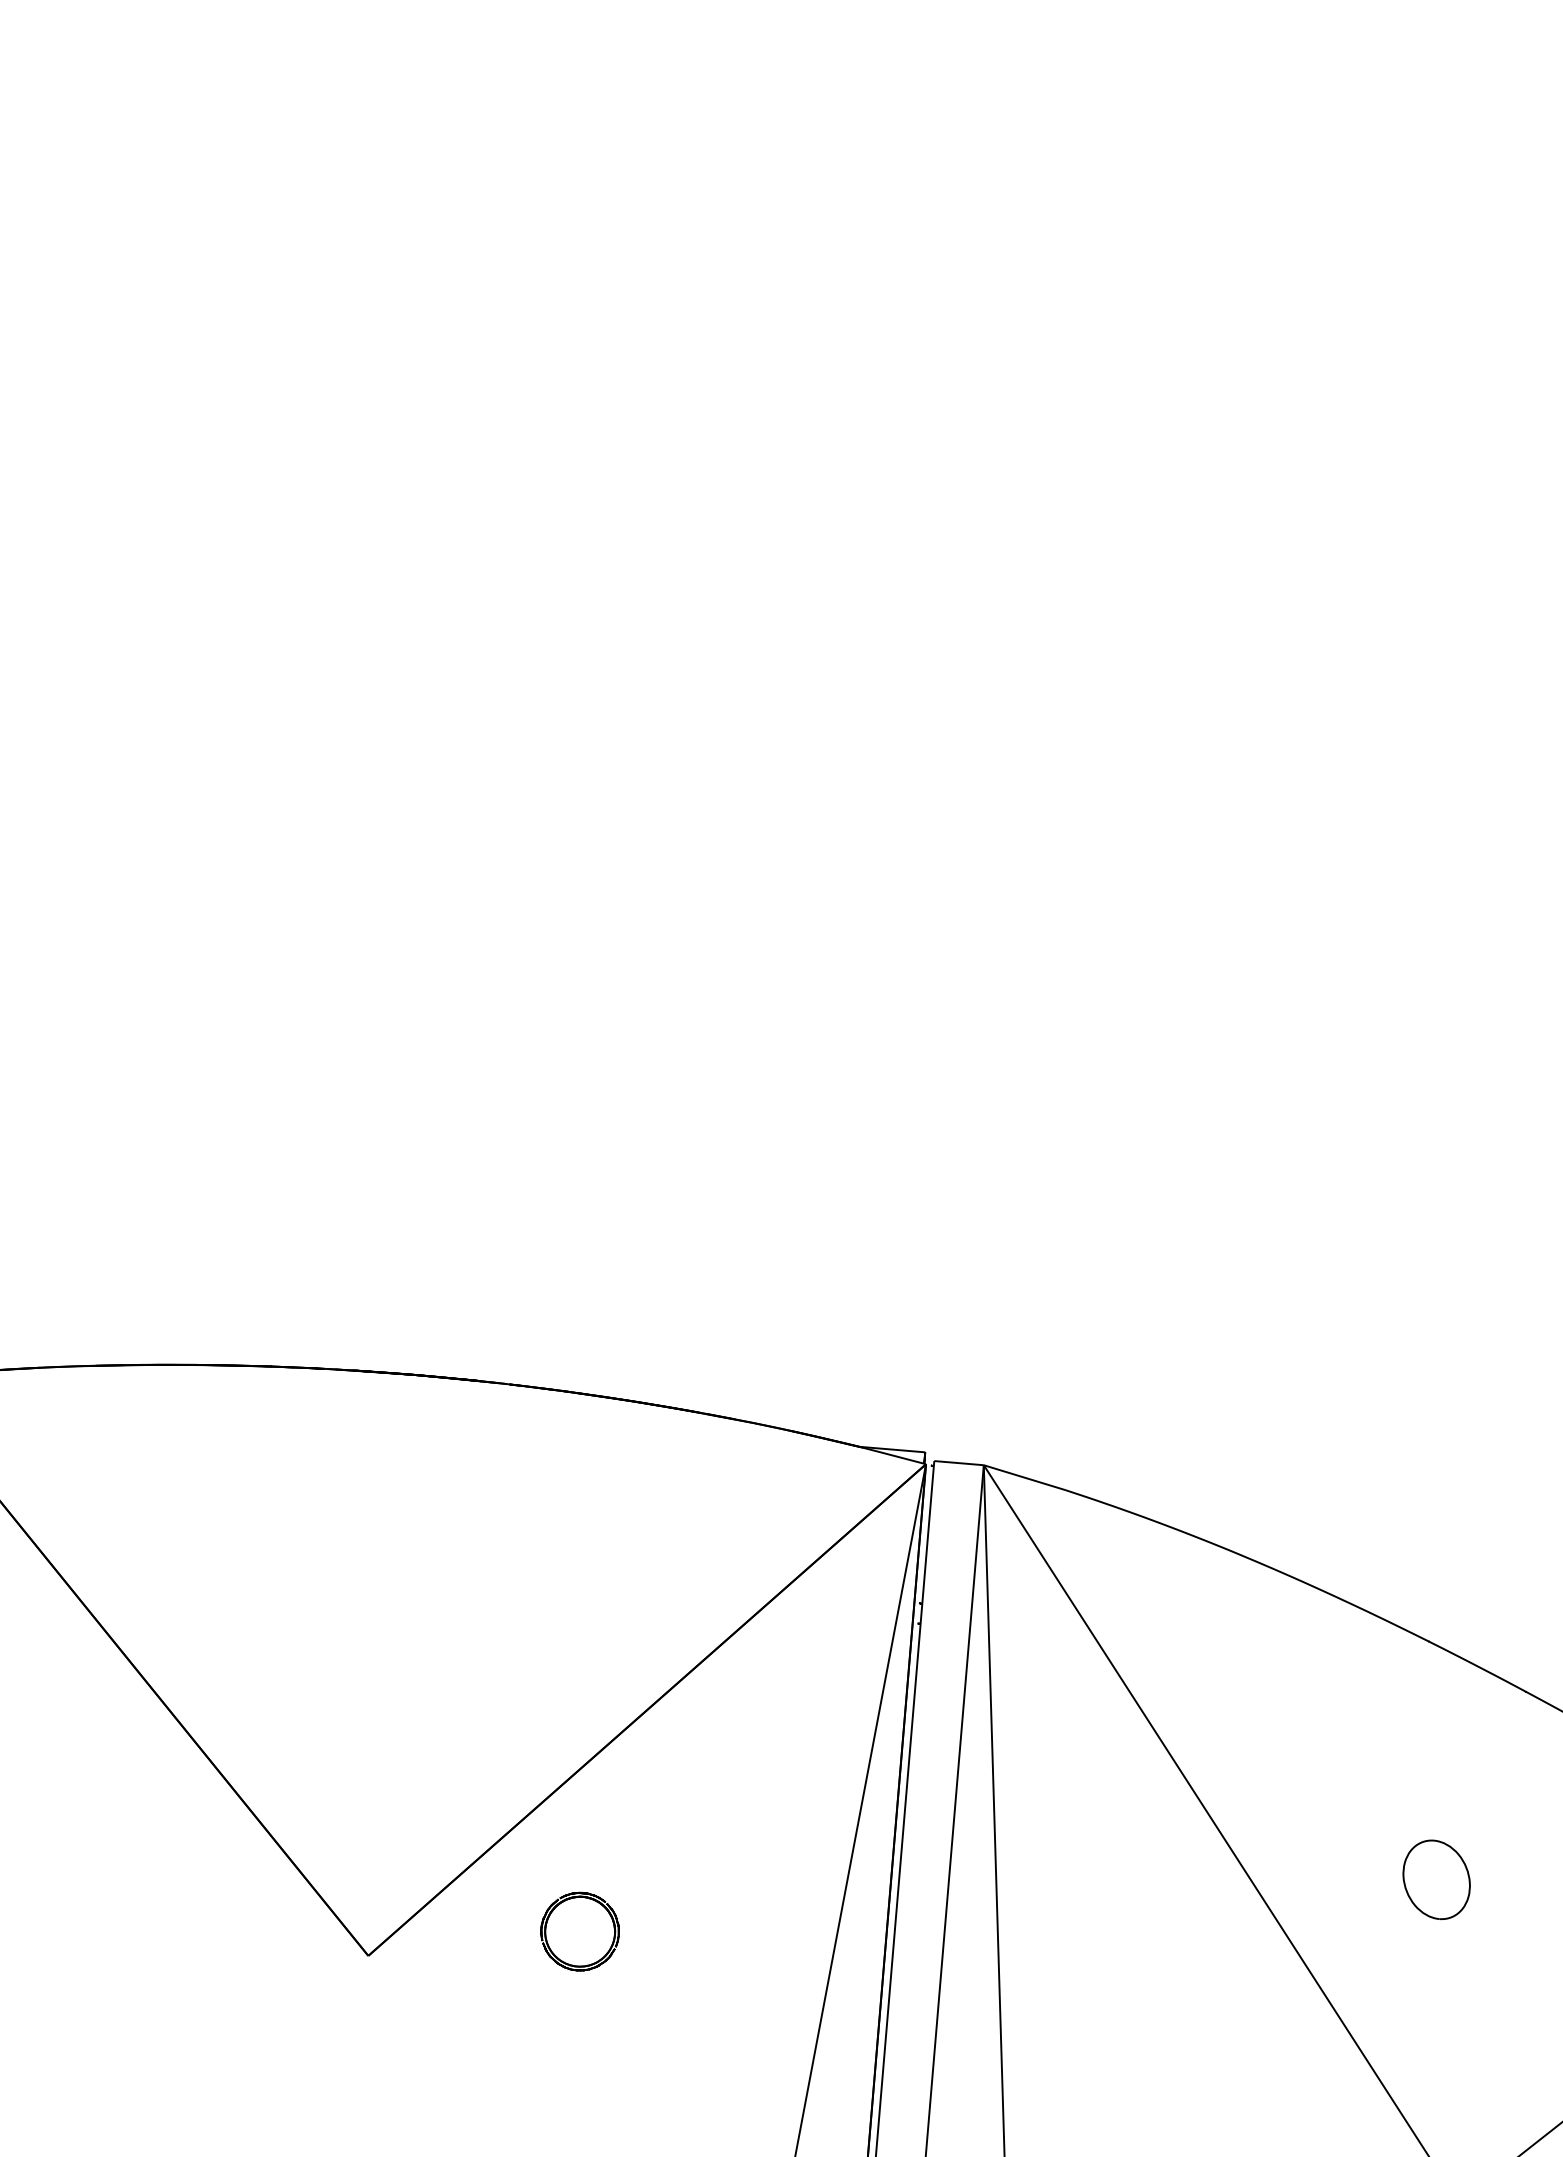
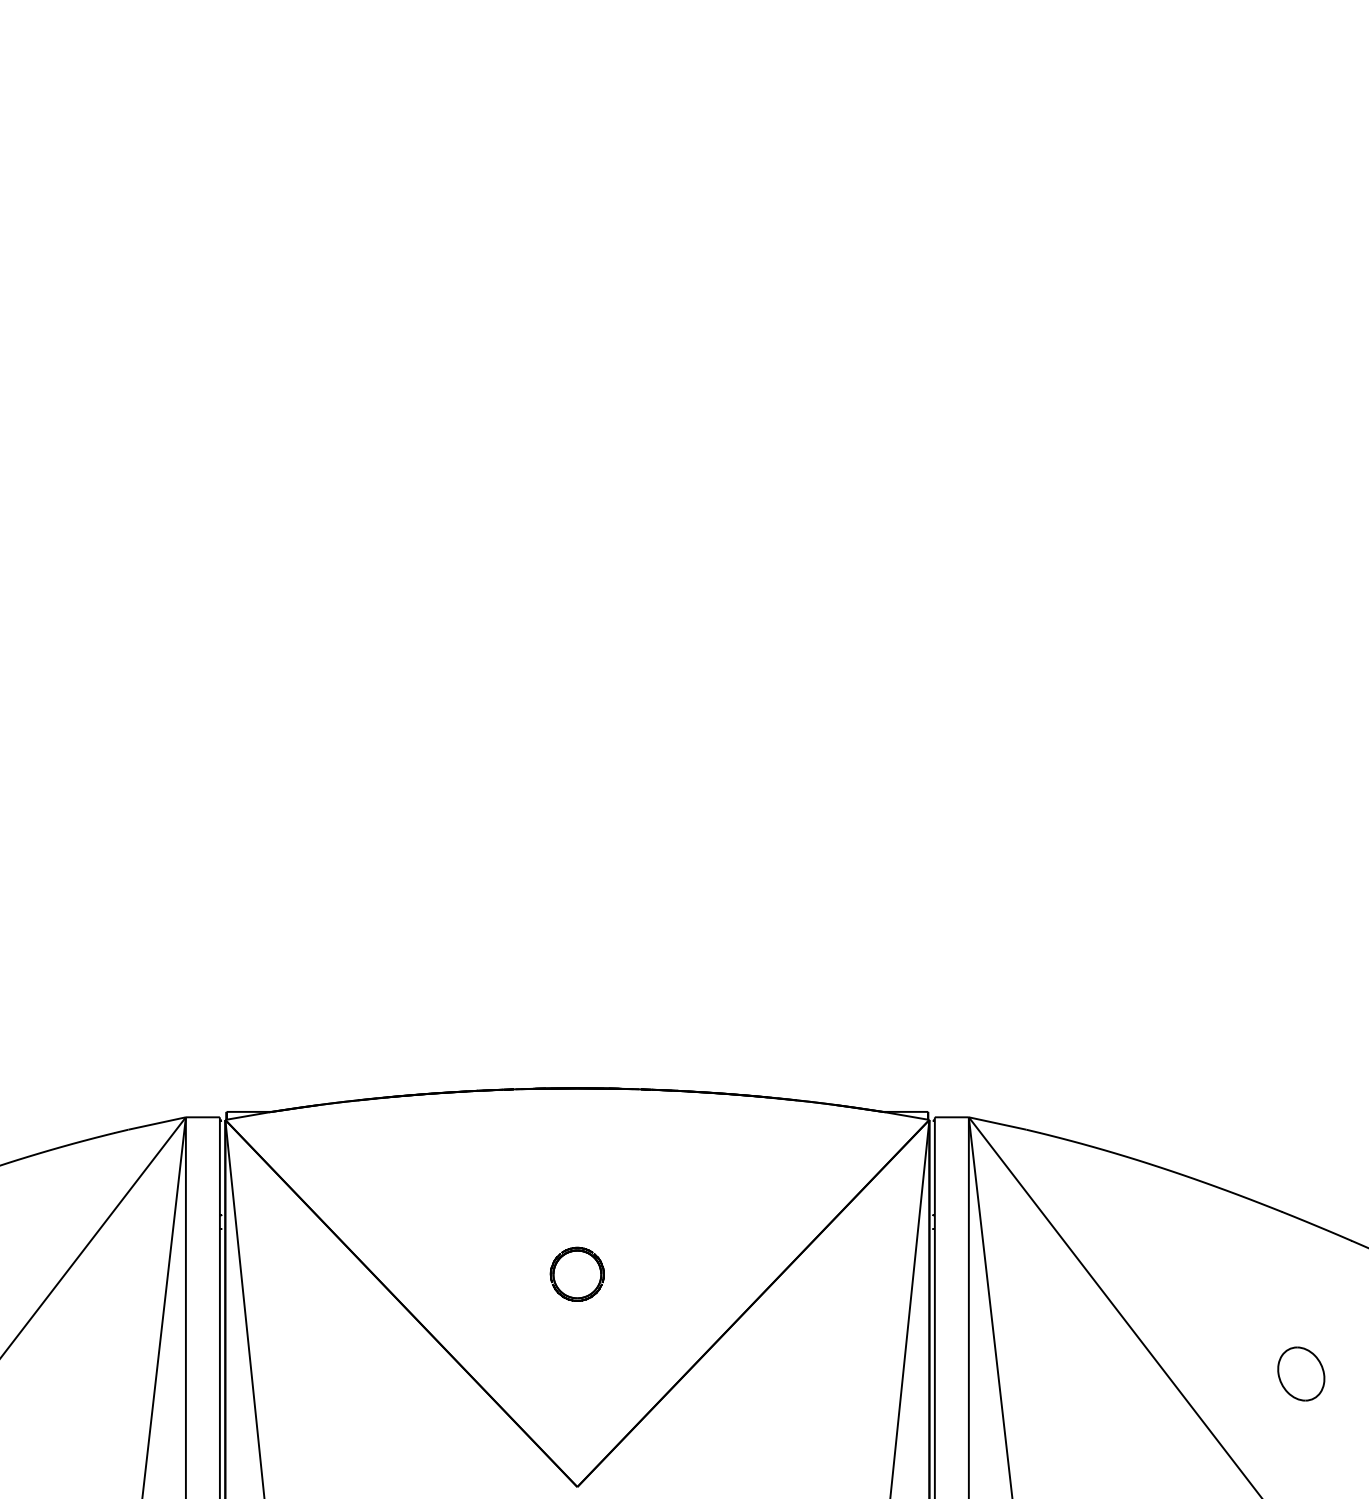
part: (578, 1930) -> (576, 1273), moved

